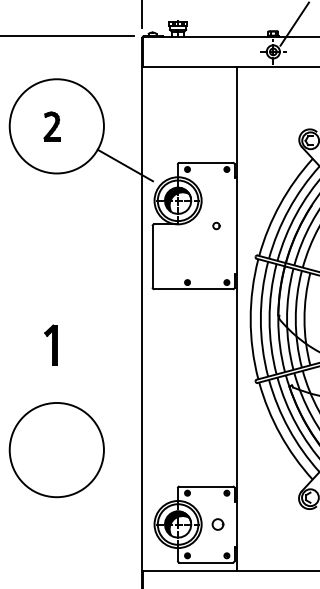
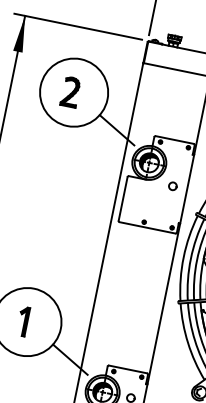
part: (51, 126) -> (70, 91), size x1.43
part: (216, 225) -> (172, 185), size x1.67
part: (50, 344) -> (23, 320), moved
line: (124, 488) -> (69, 359), added

